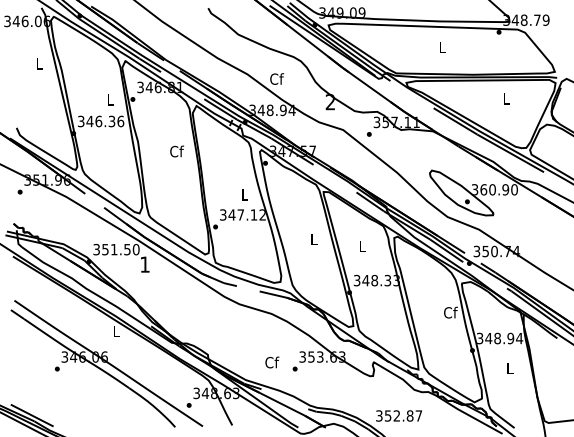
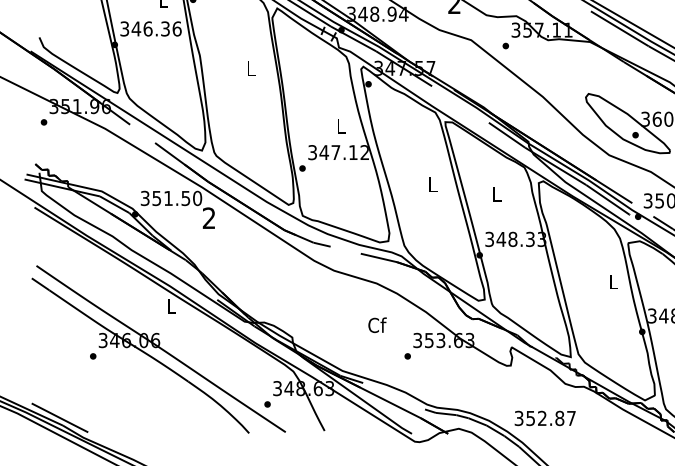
text: (177, 151) -> (252, 68), Cf -> L
text: (144, 264) -> (208, 218), 1 -> 2
text: (450, 312) -> (613, 281), Cf -> L
text: (272, 362) -> (377, 325), moved

